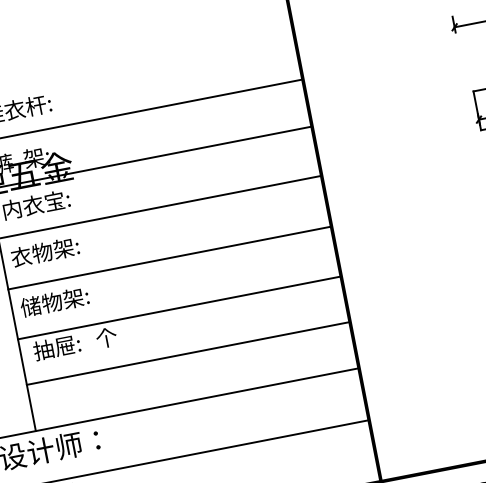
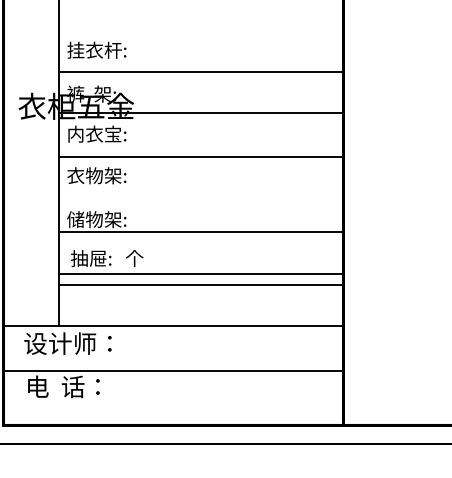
line: (169, 258) -> (201, 232), moved
line: (179, 308) -> (201, 274), moved

